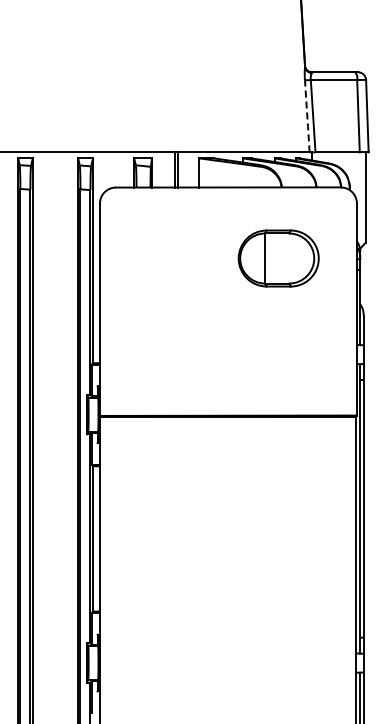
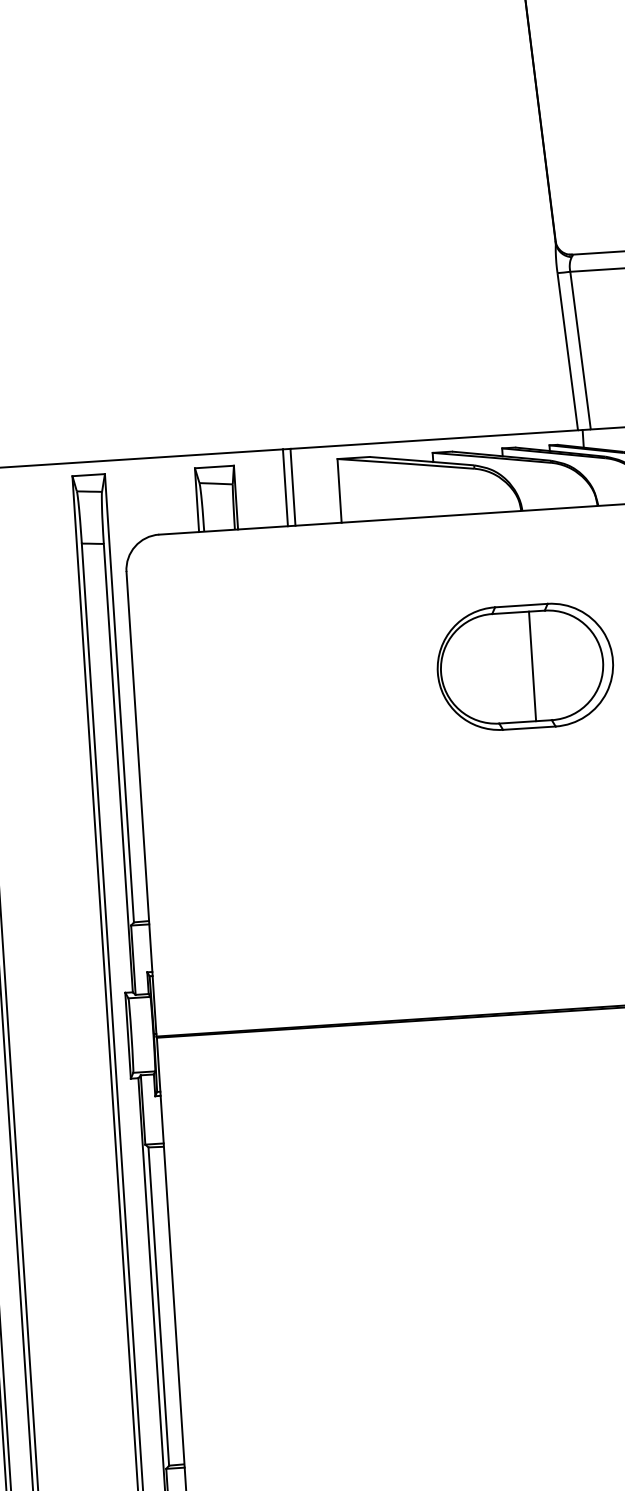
line: (307, 117) -> (568, 354), dashed -> solid
line: (265, 258) -> (533, 666), moved

